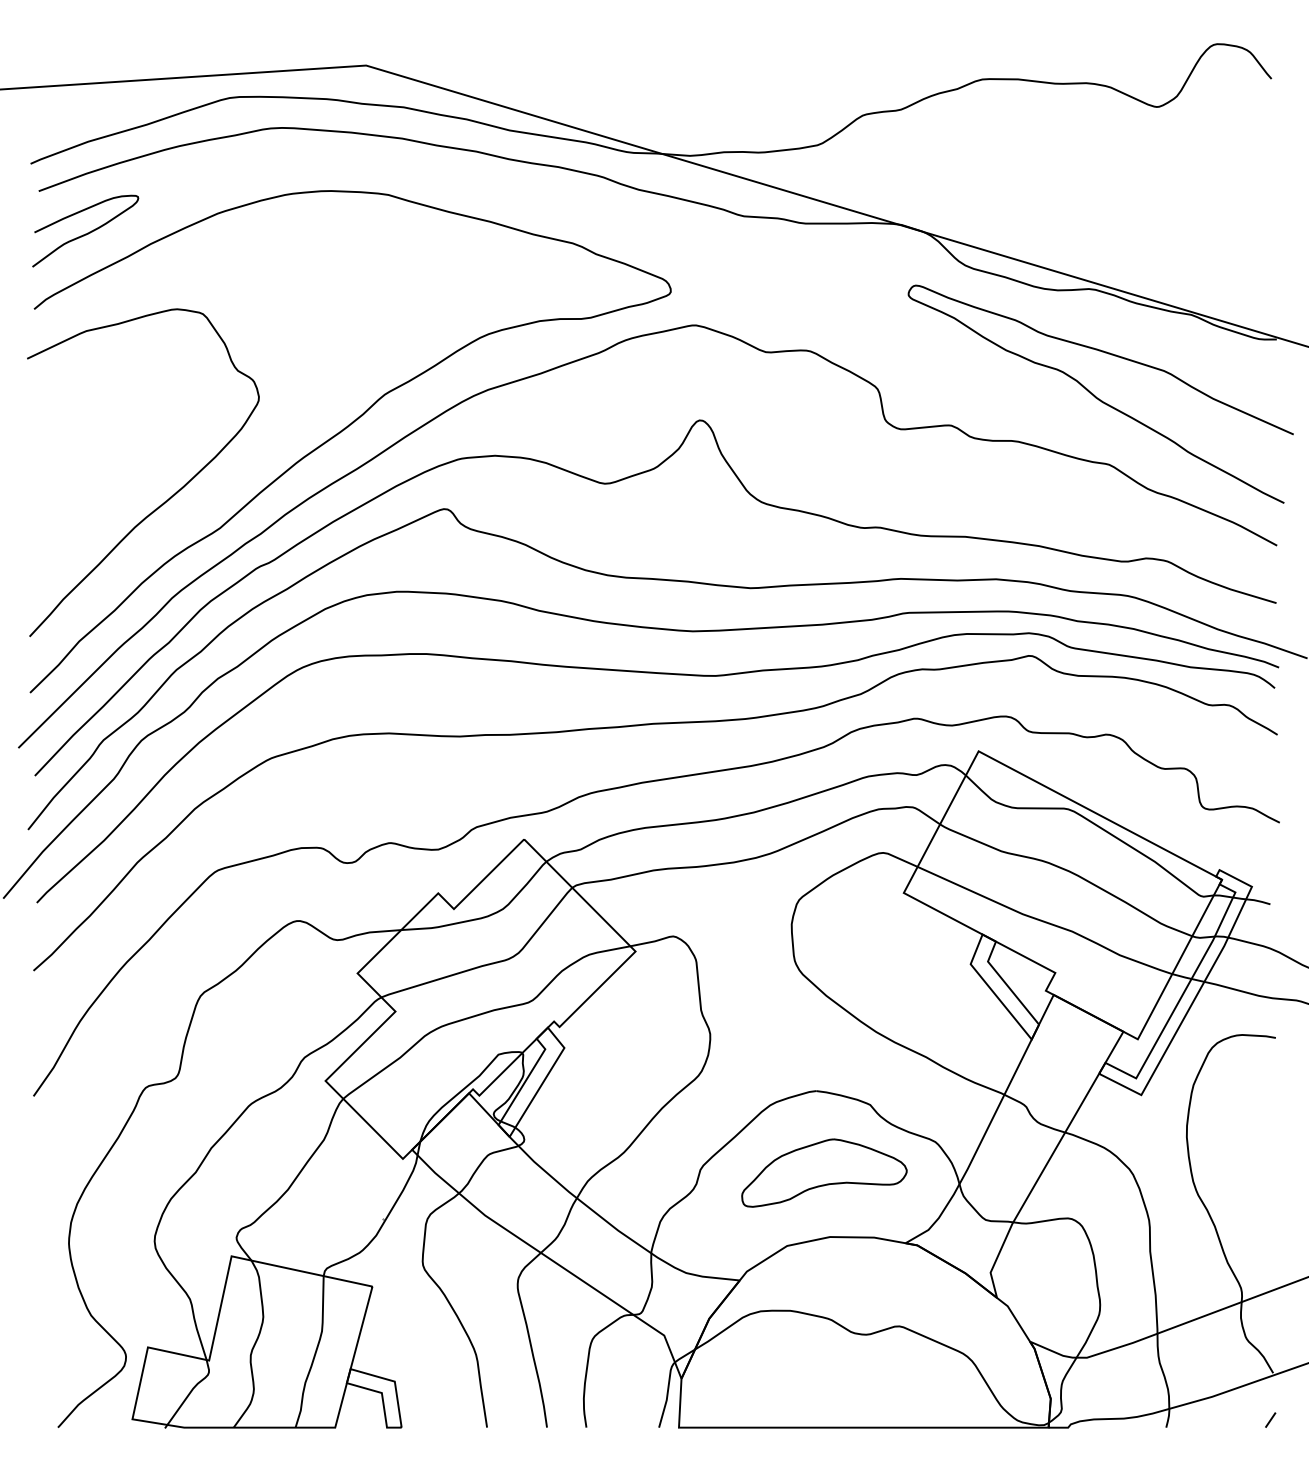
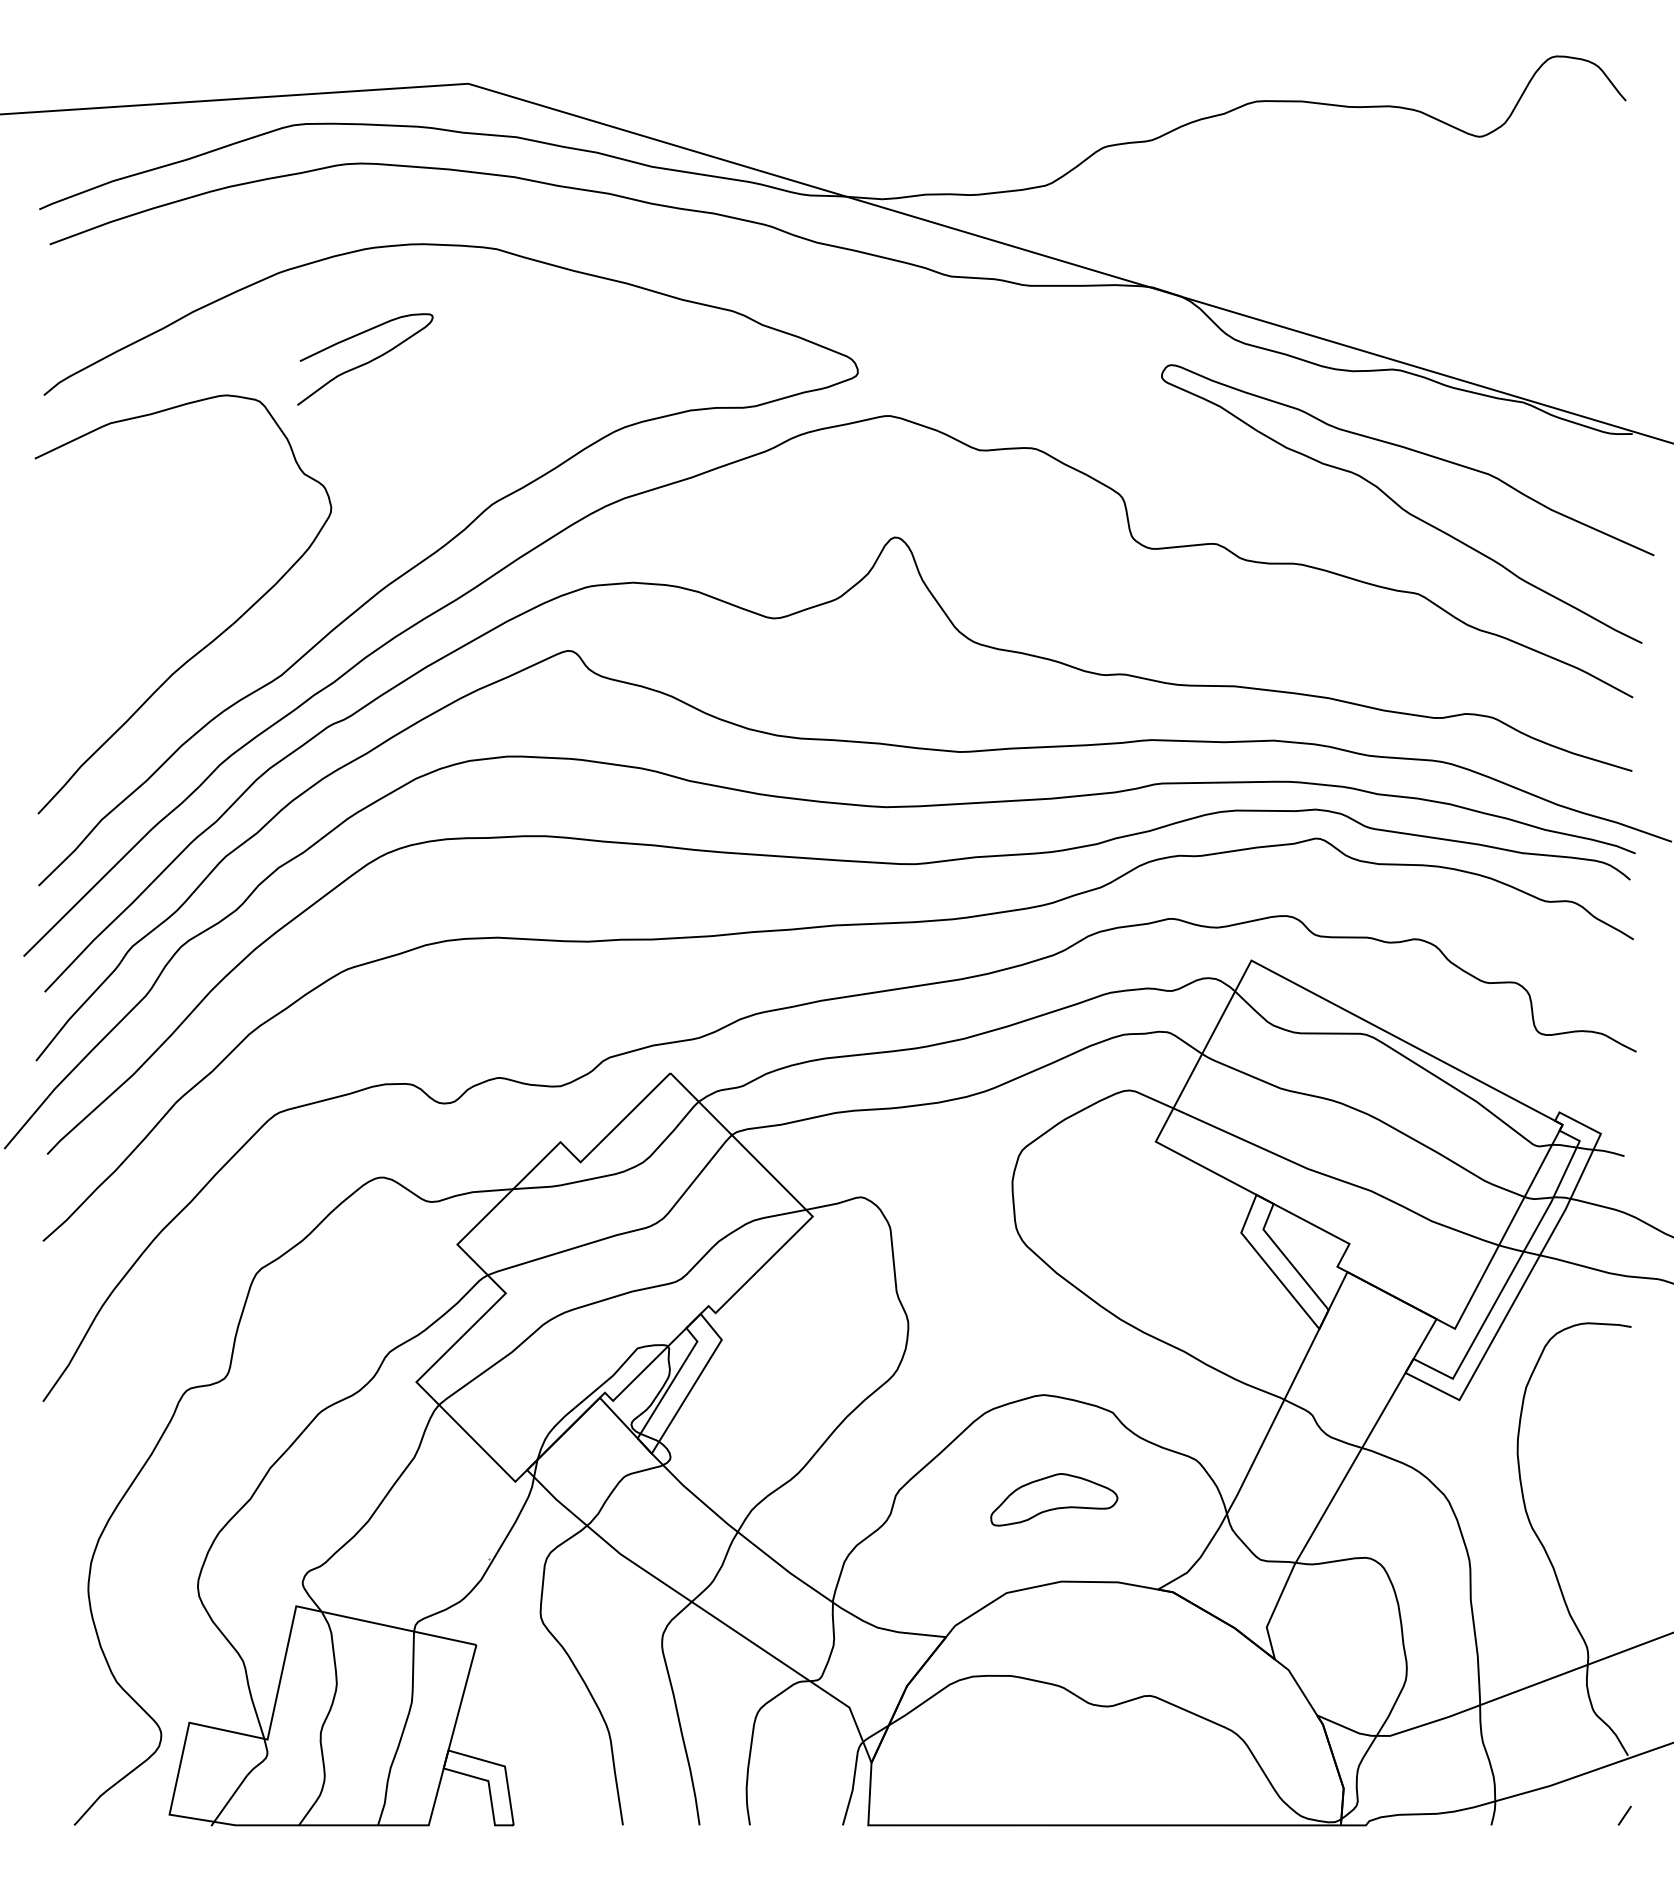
curve: (87, 232) -> (367, 361), moved
part: (824, 1172) -> (1054, 1499), size x0.6

